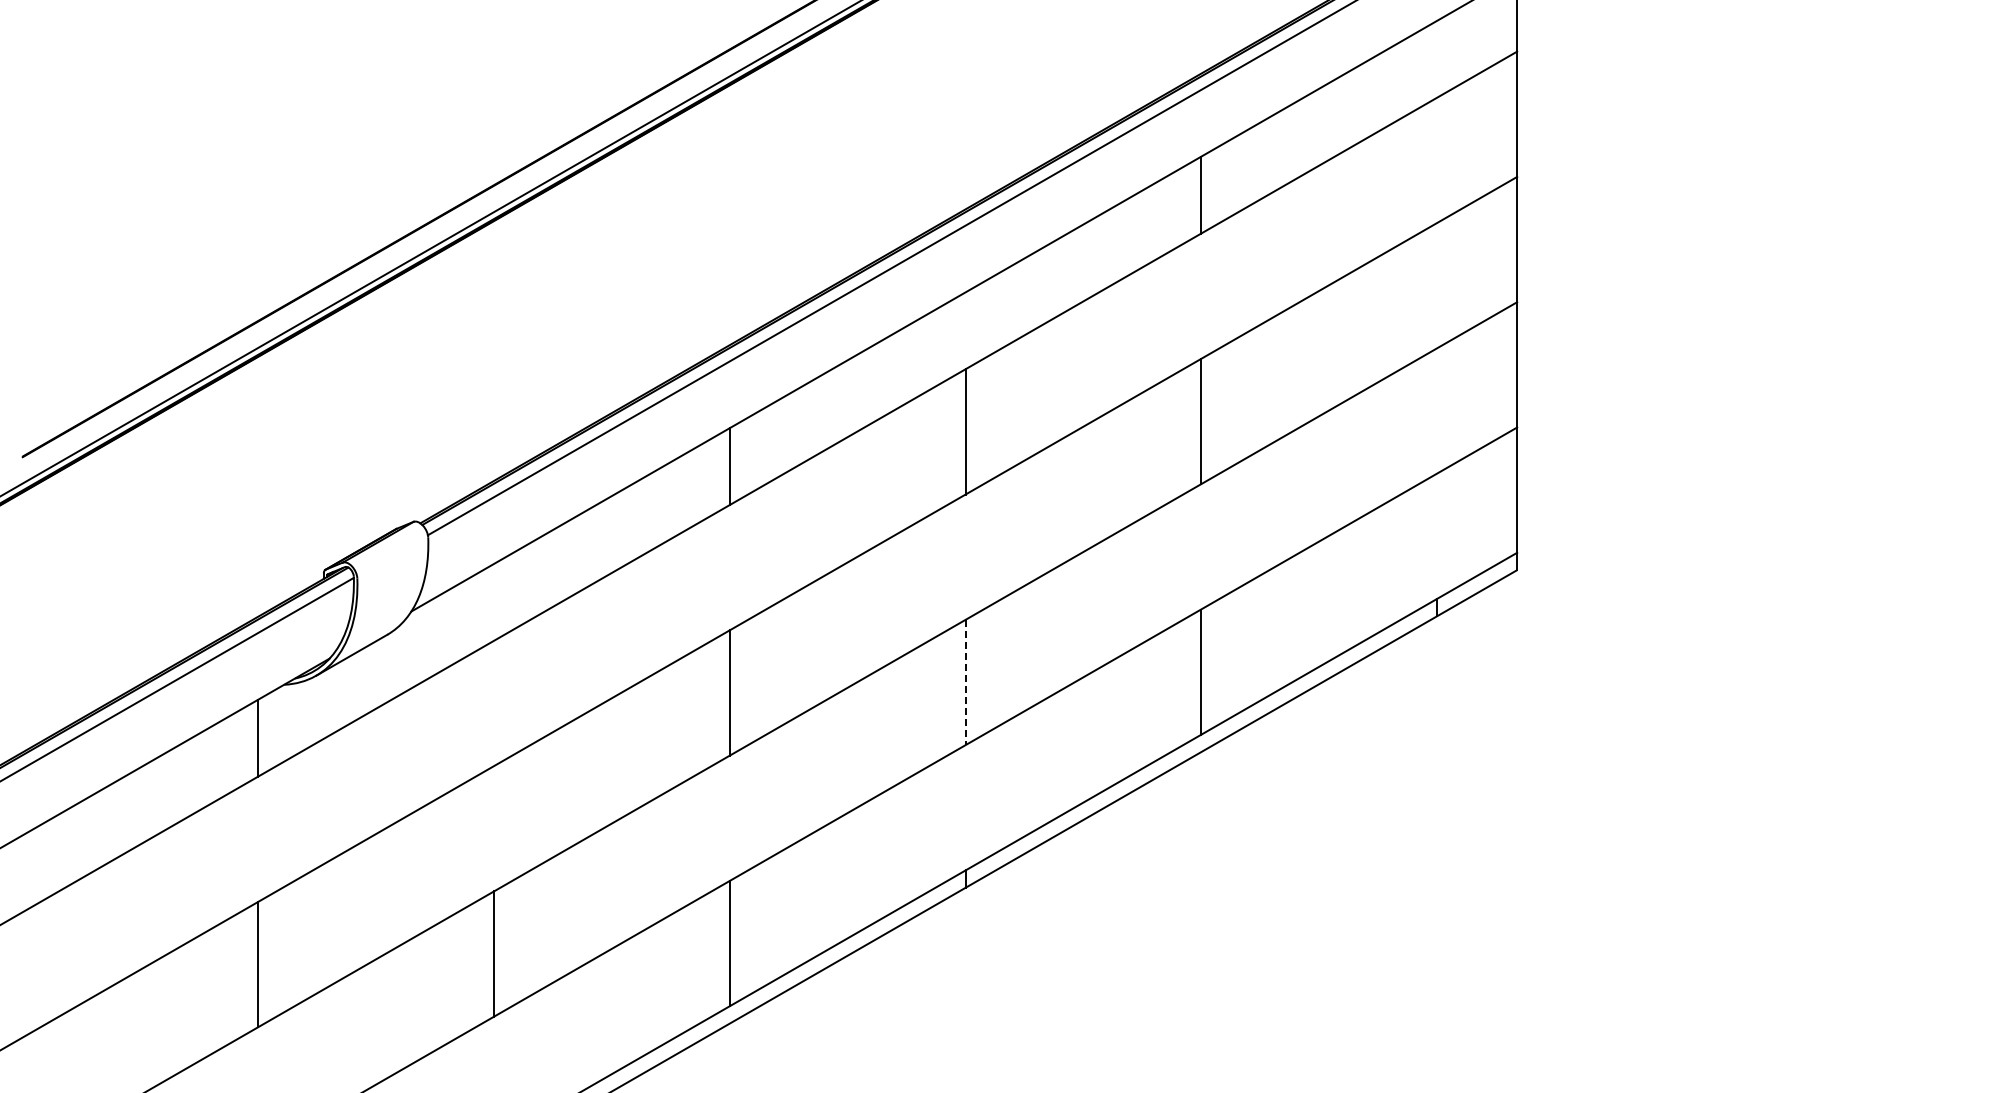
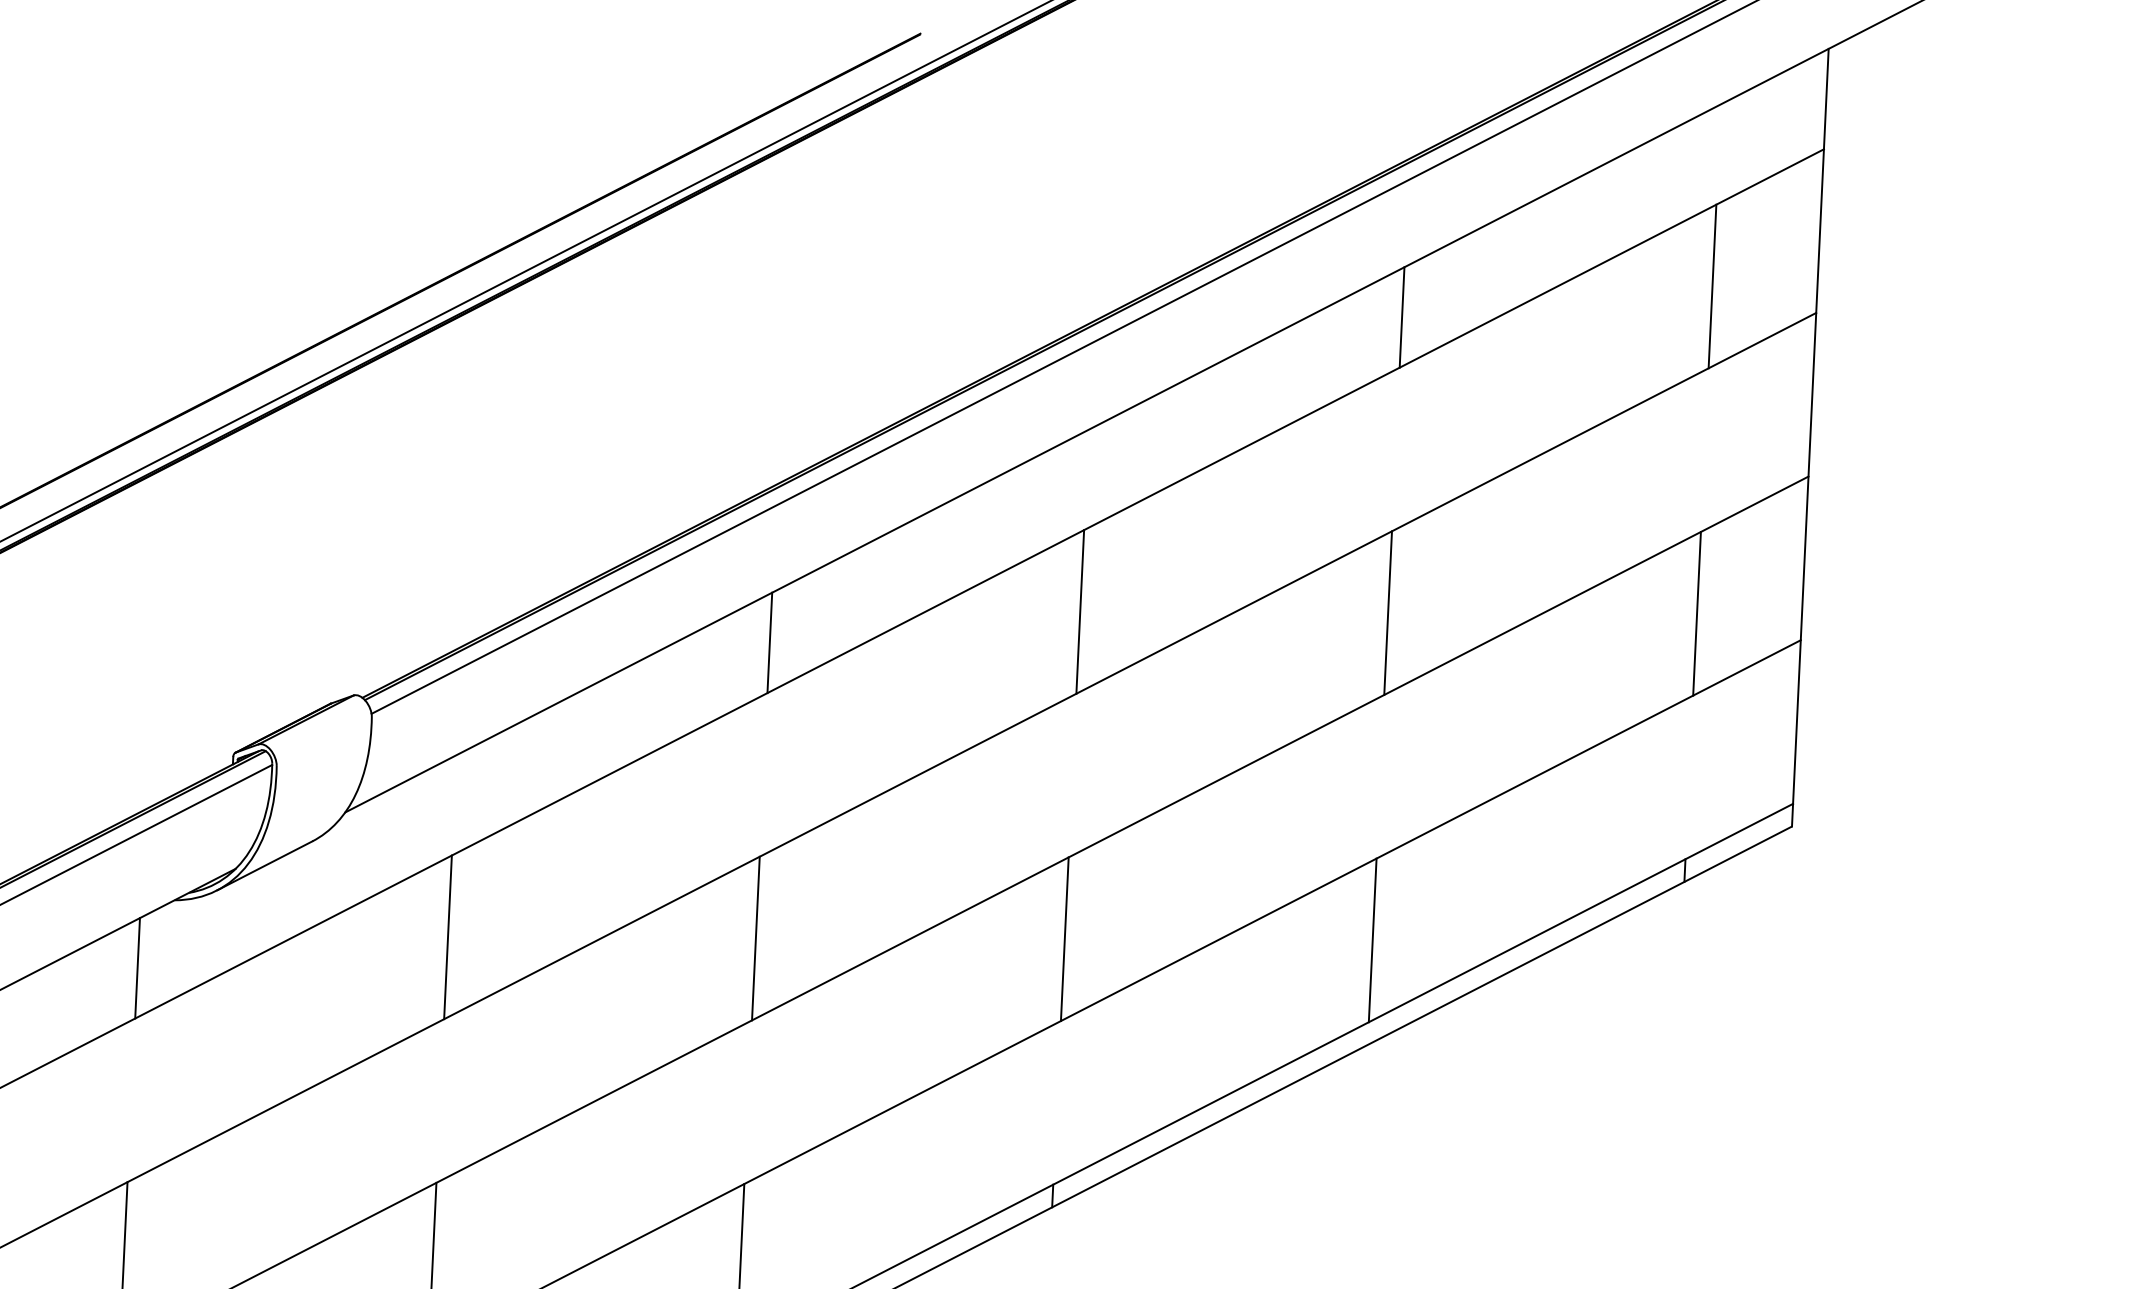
line: (1436, 160) -> (1711, 286), added
line: (1436, 410) -> (1696, 613), added
line: (965, 682) -> (1064, 939), dashed -> solid
line: (494, 702) -> (448, 936), added

